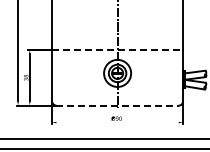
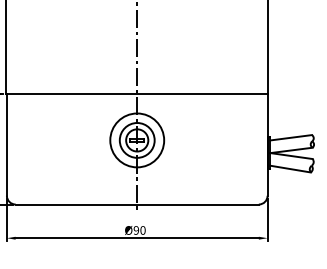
line: (117, 50) -> (137, 94), dashed -> solid
line: (118, 105) -> (139, 204), dashed -> solid
line: (117, 122) -> (137, 238), added

